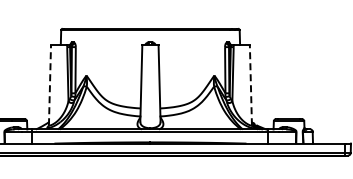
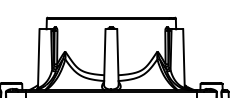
line: (50, 84) -> (39, 57), dashed -> solid
line: (250, 84) -> (183, 57), dashed -> solid

